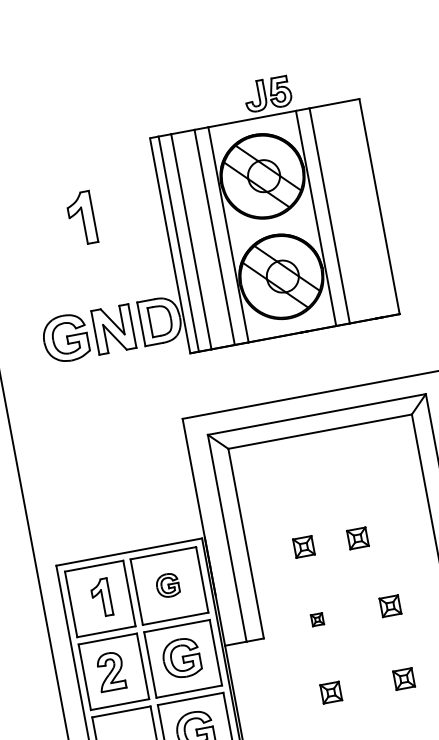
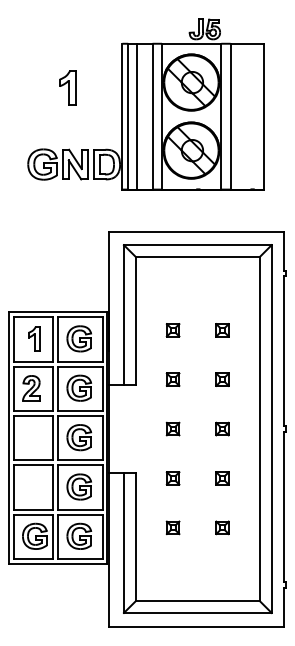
part: (357, 538) -> (222, 330), moved
part: (166, 585) -> (78, 338), size x1.67
part: (316, 619) -> (172, 379), size x1.67

